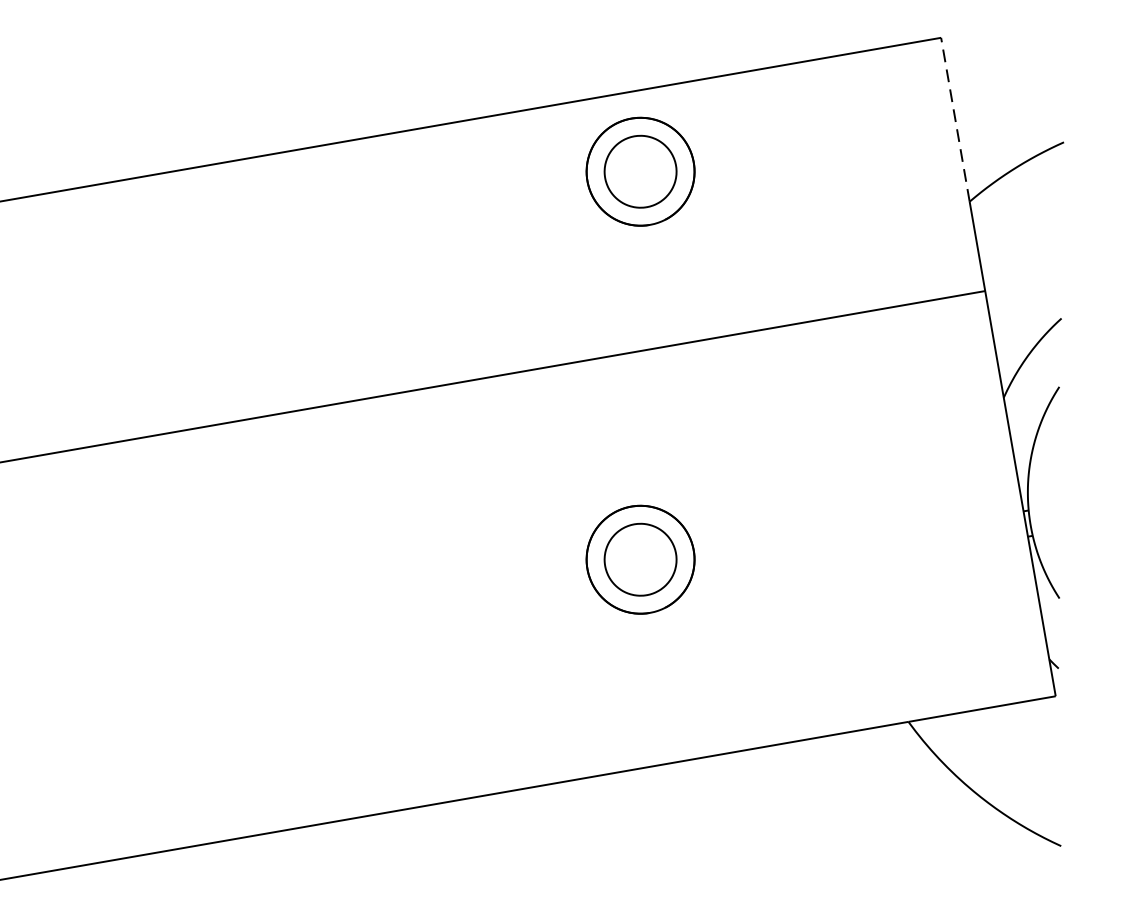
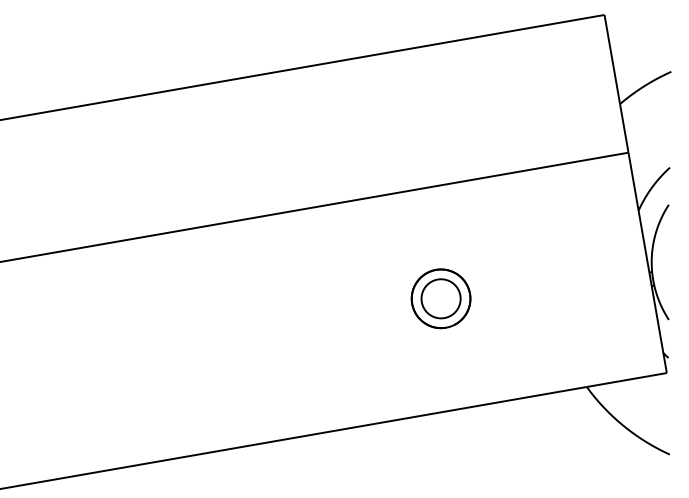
line: (955, 119) -> (612, 59), dashed -> solid
part: (639, 171) -> (440, 87), removed

